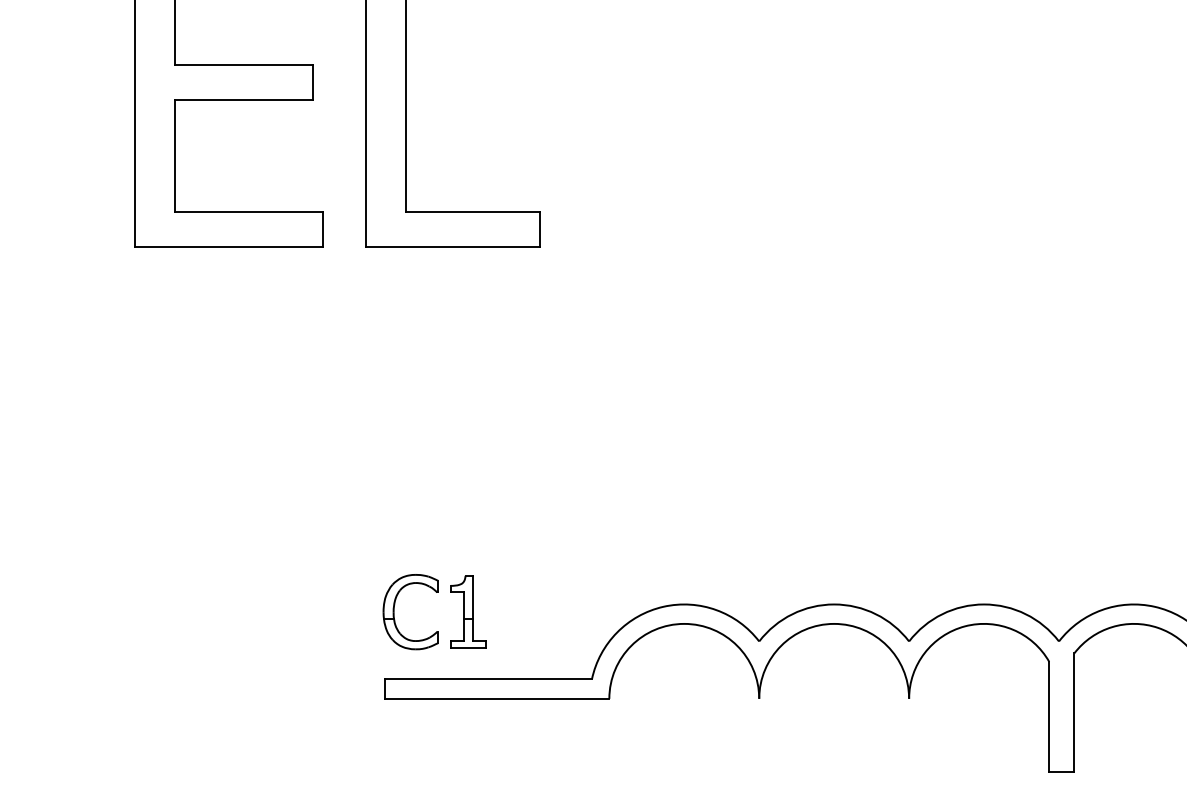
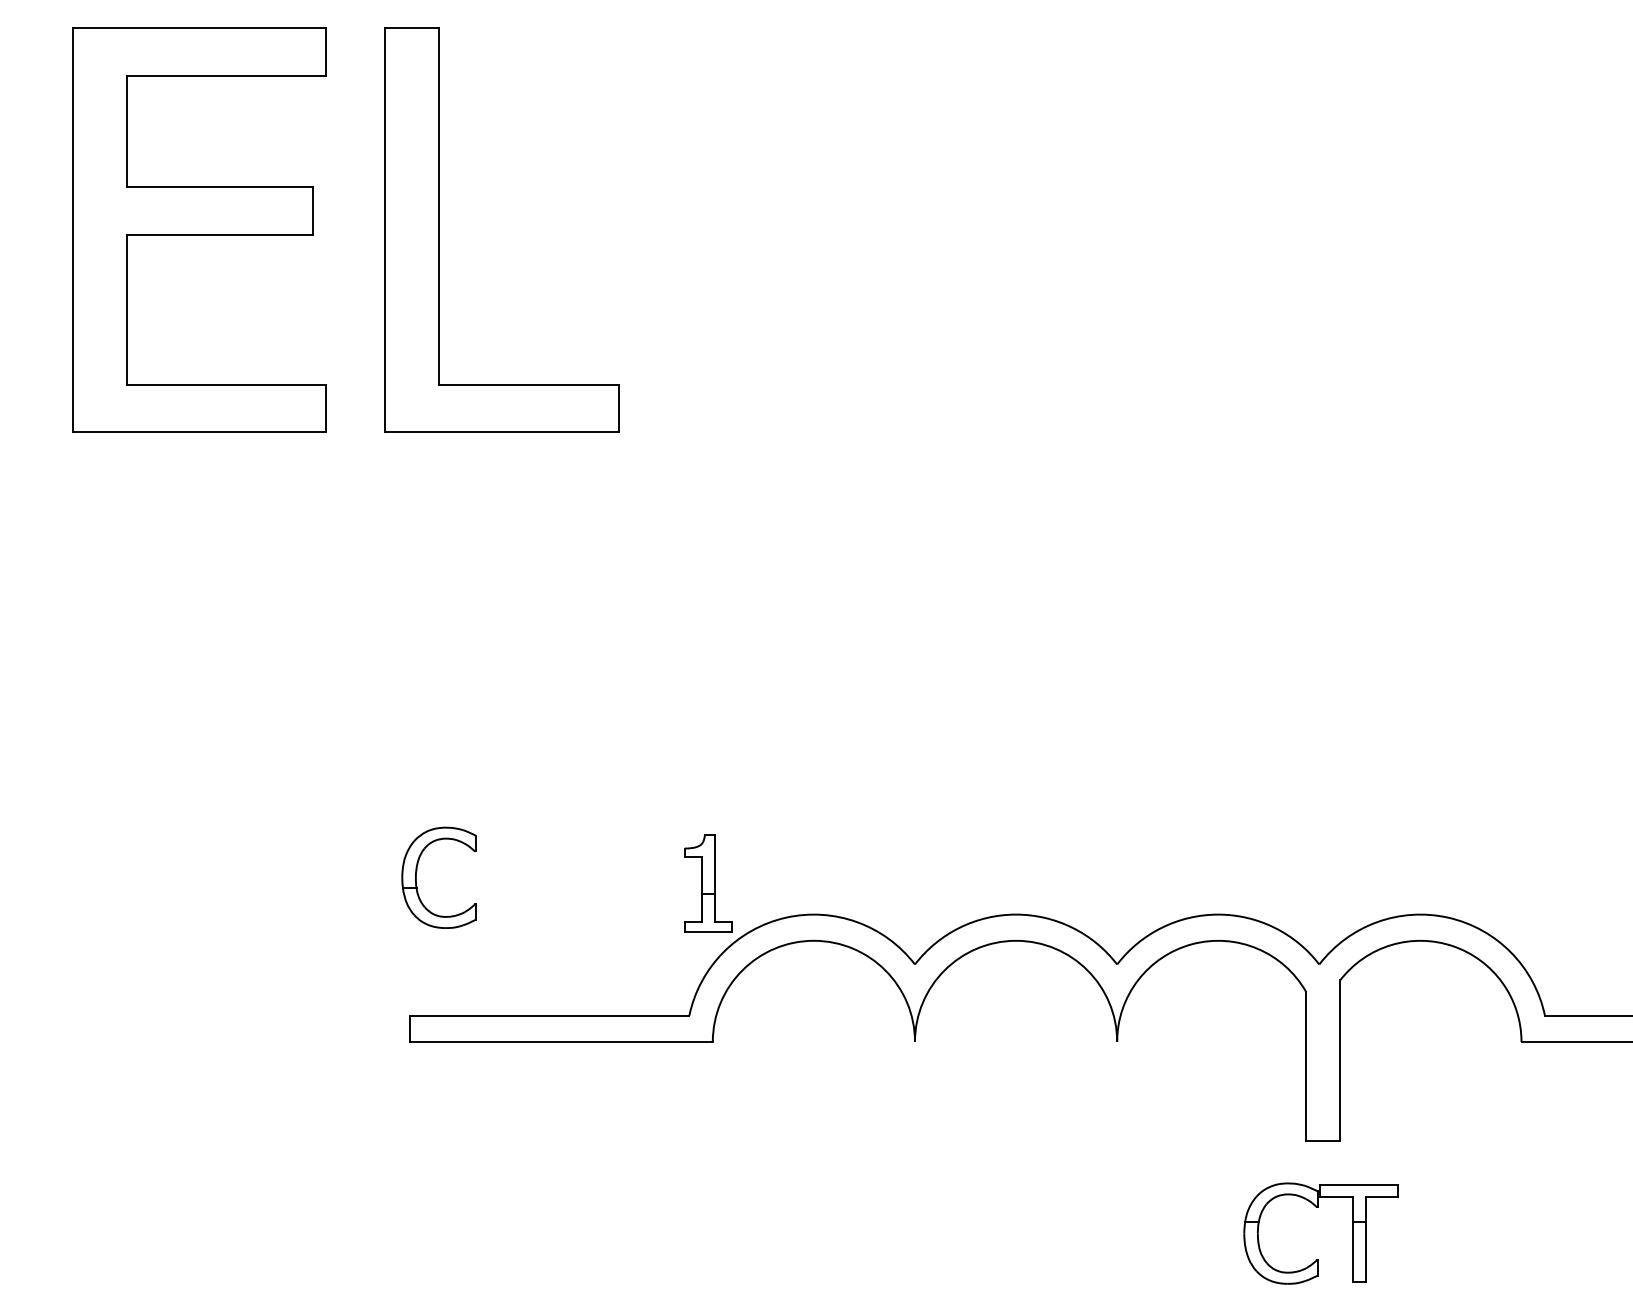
part: (394, 607) -> (417, 871), moved
part: (468, 611) -> (708, 883), moved

